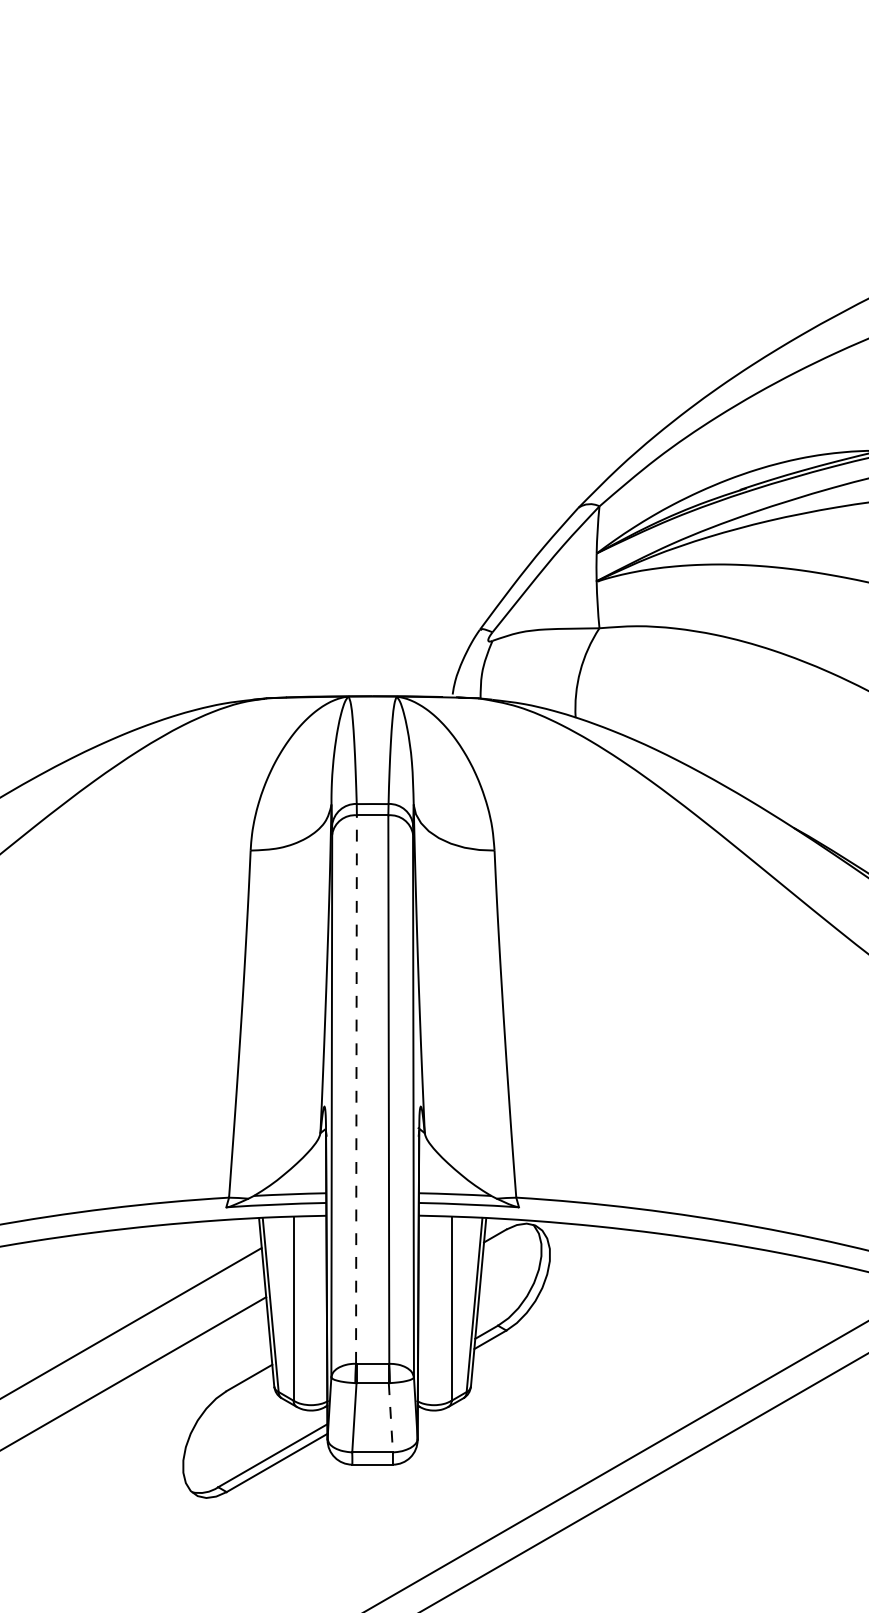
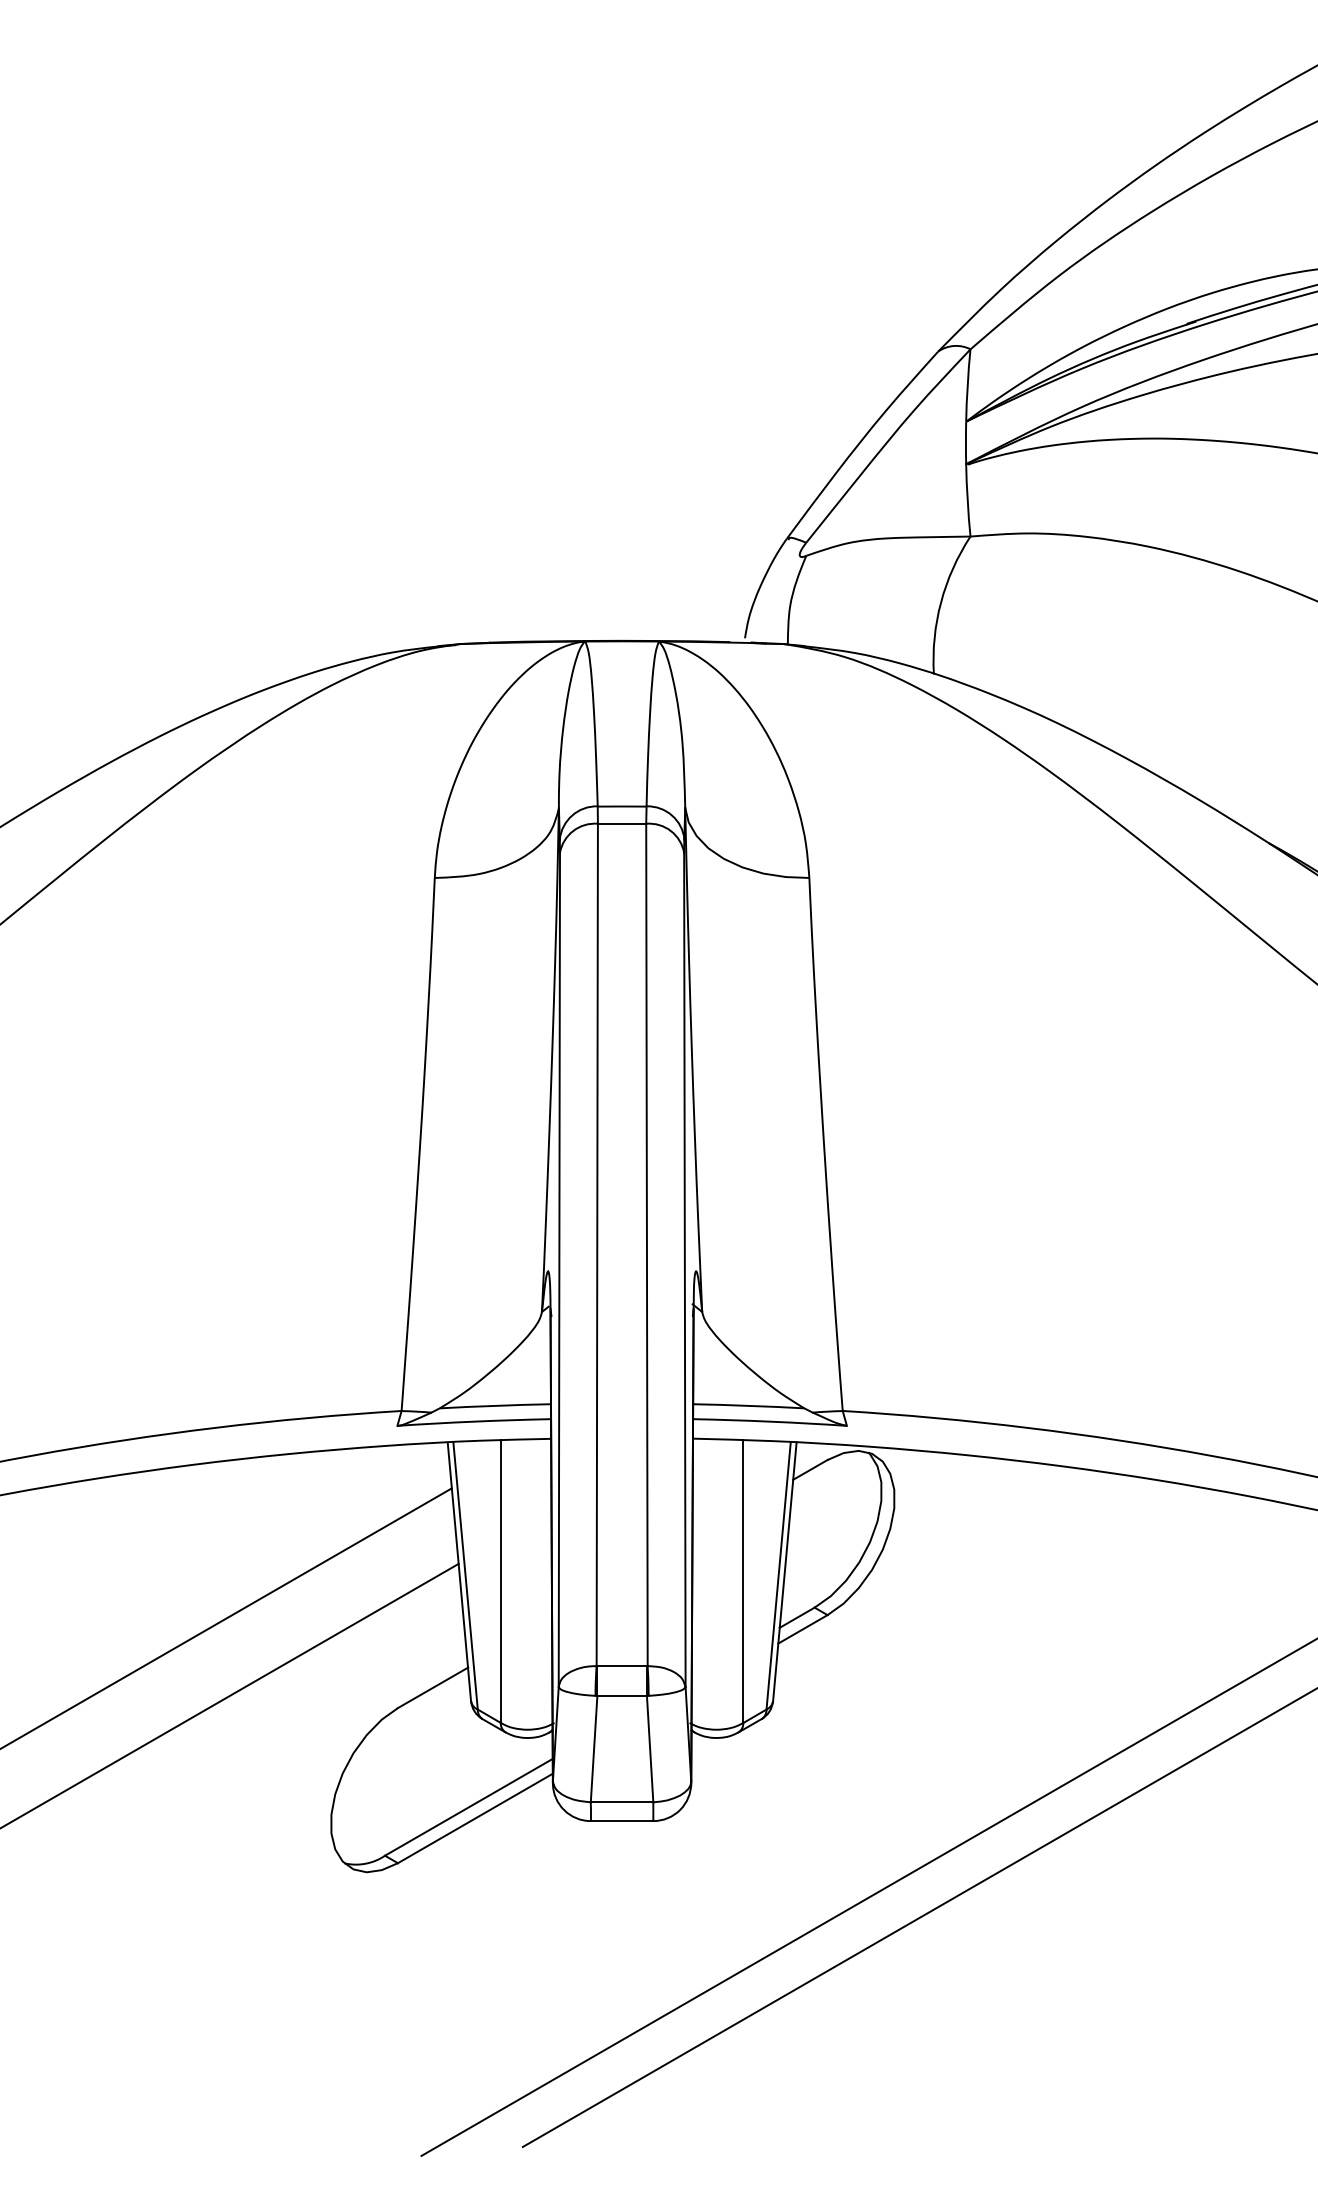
line: (356, 1089) -> (597, 1244), dashed -> solid
line: (390, 1417) -> (649, 1748), dashed -> solid

